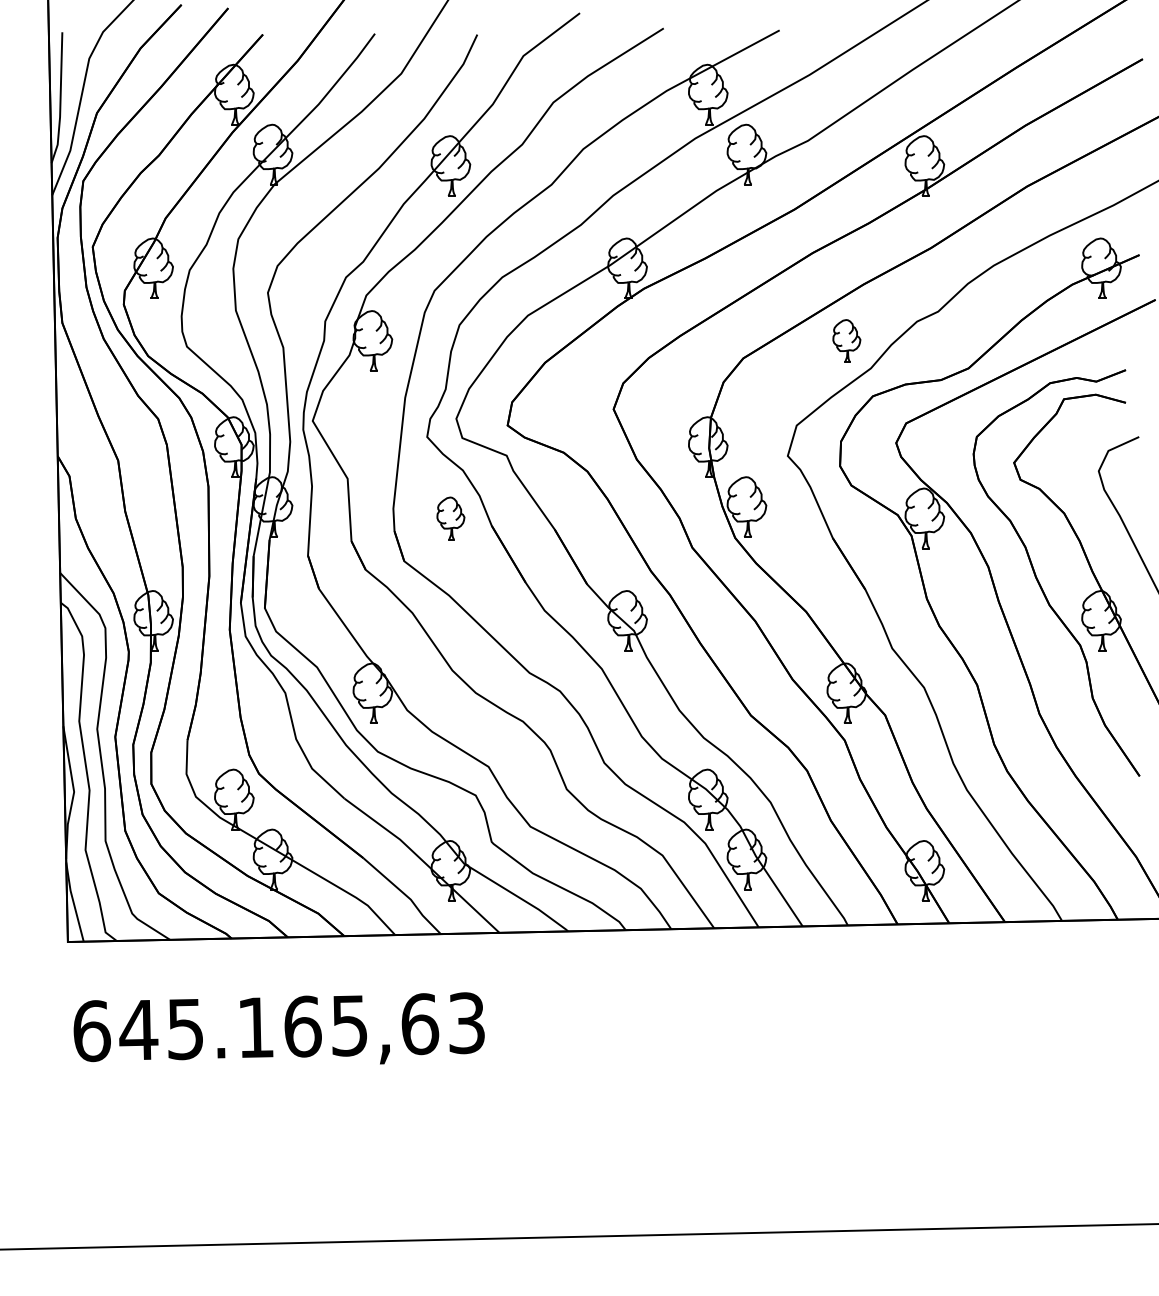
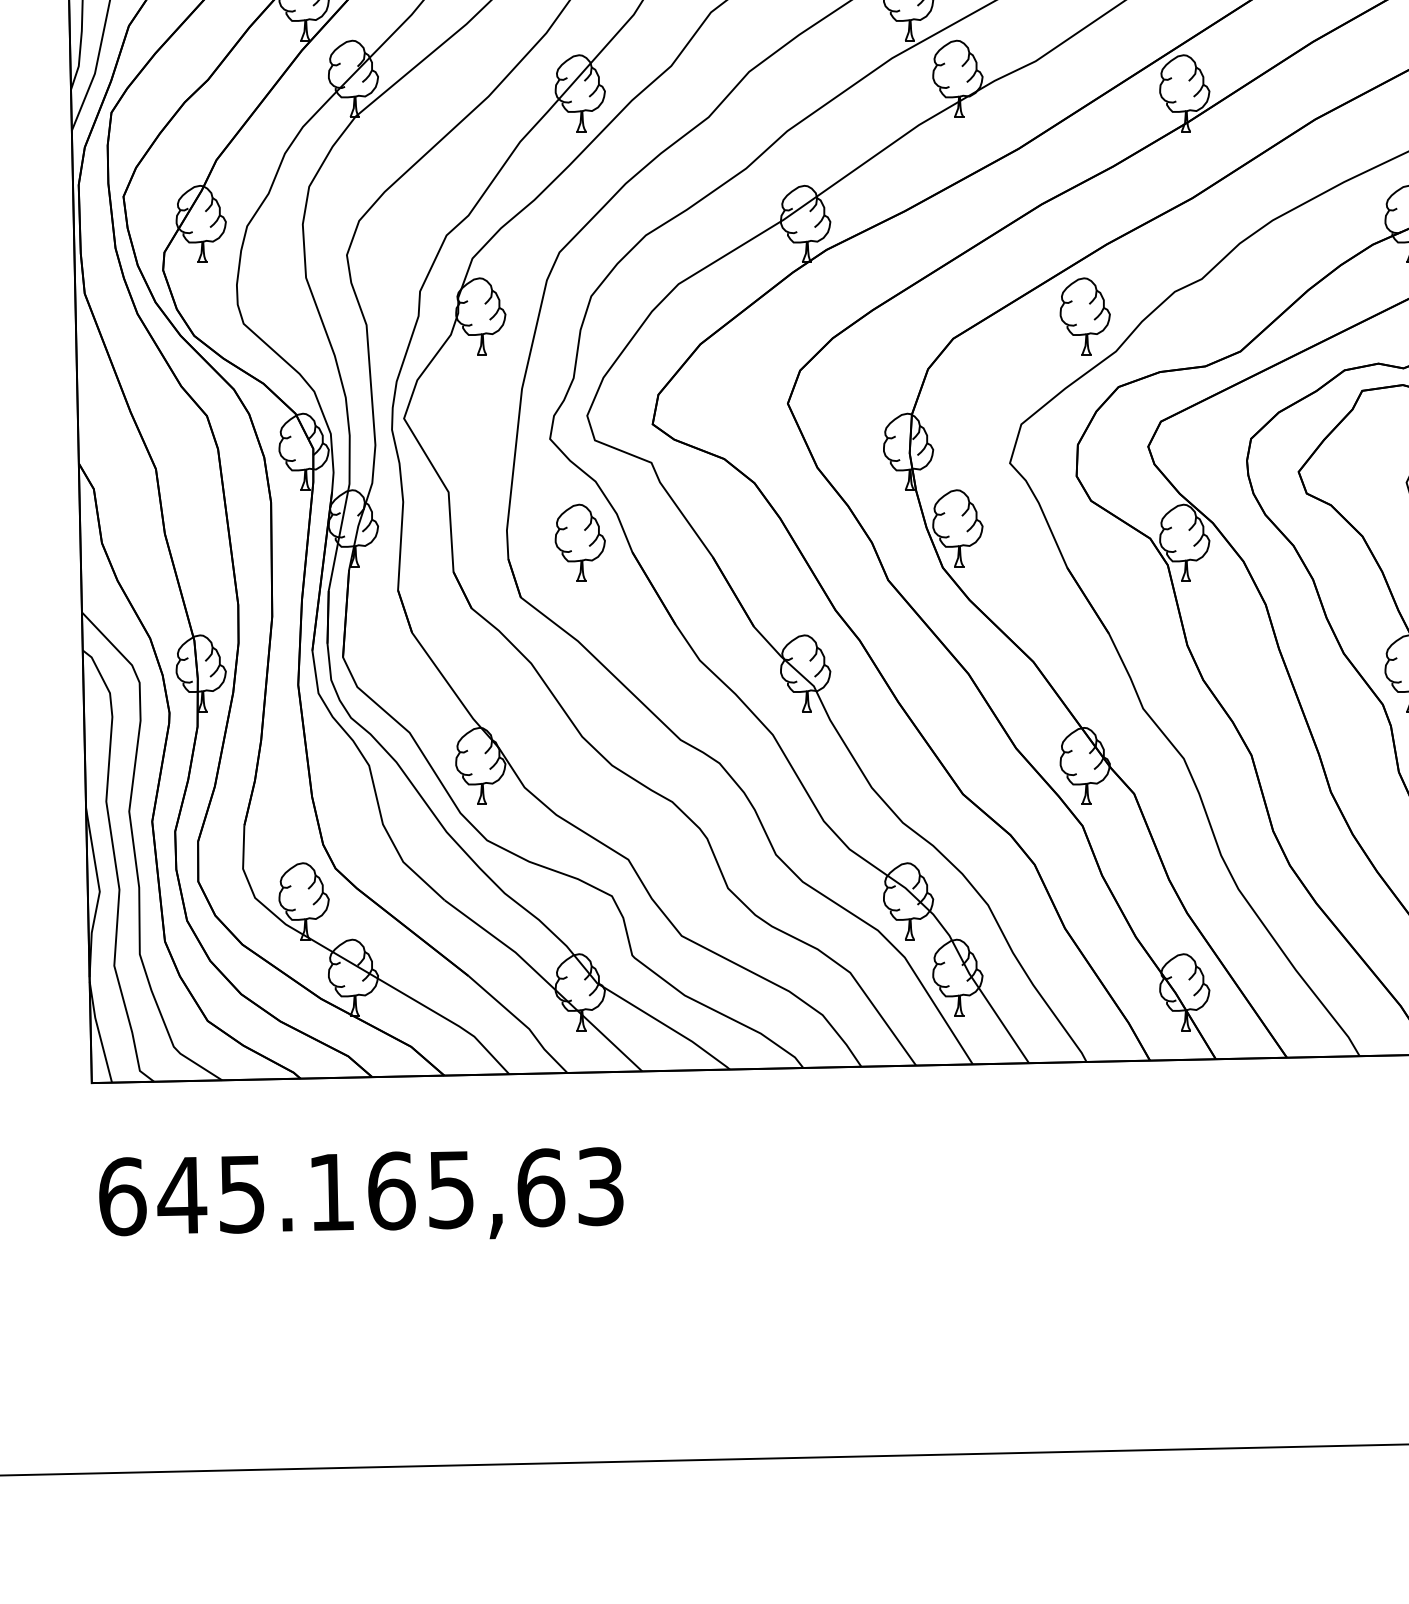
part: (846, 340) -> (1084, 315), size x1.43
part: (450, 518) -> (579, 542), size x1.43

